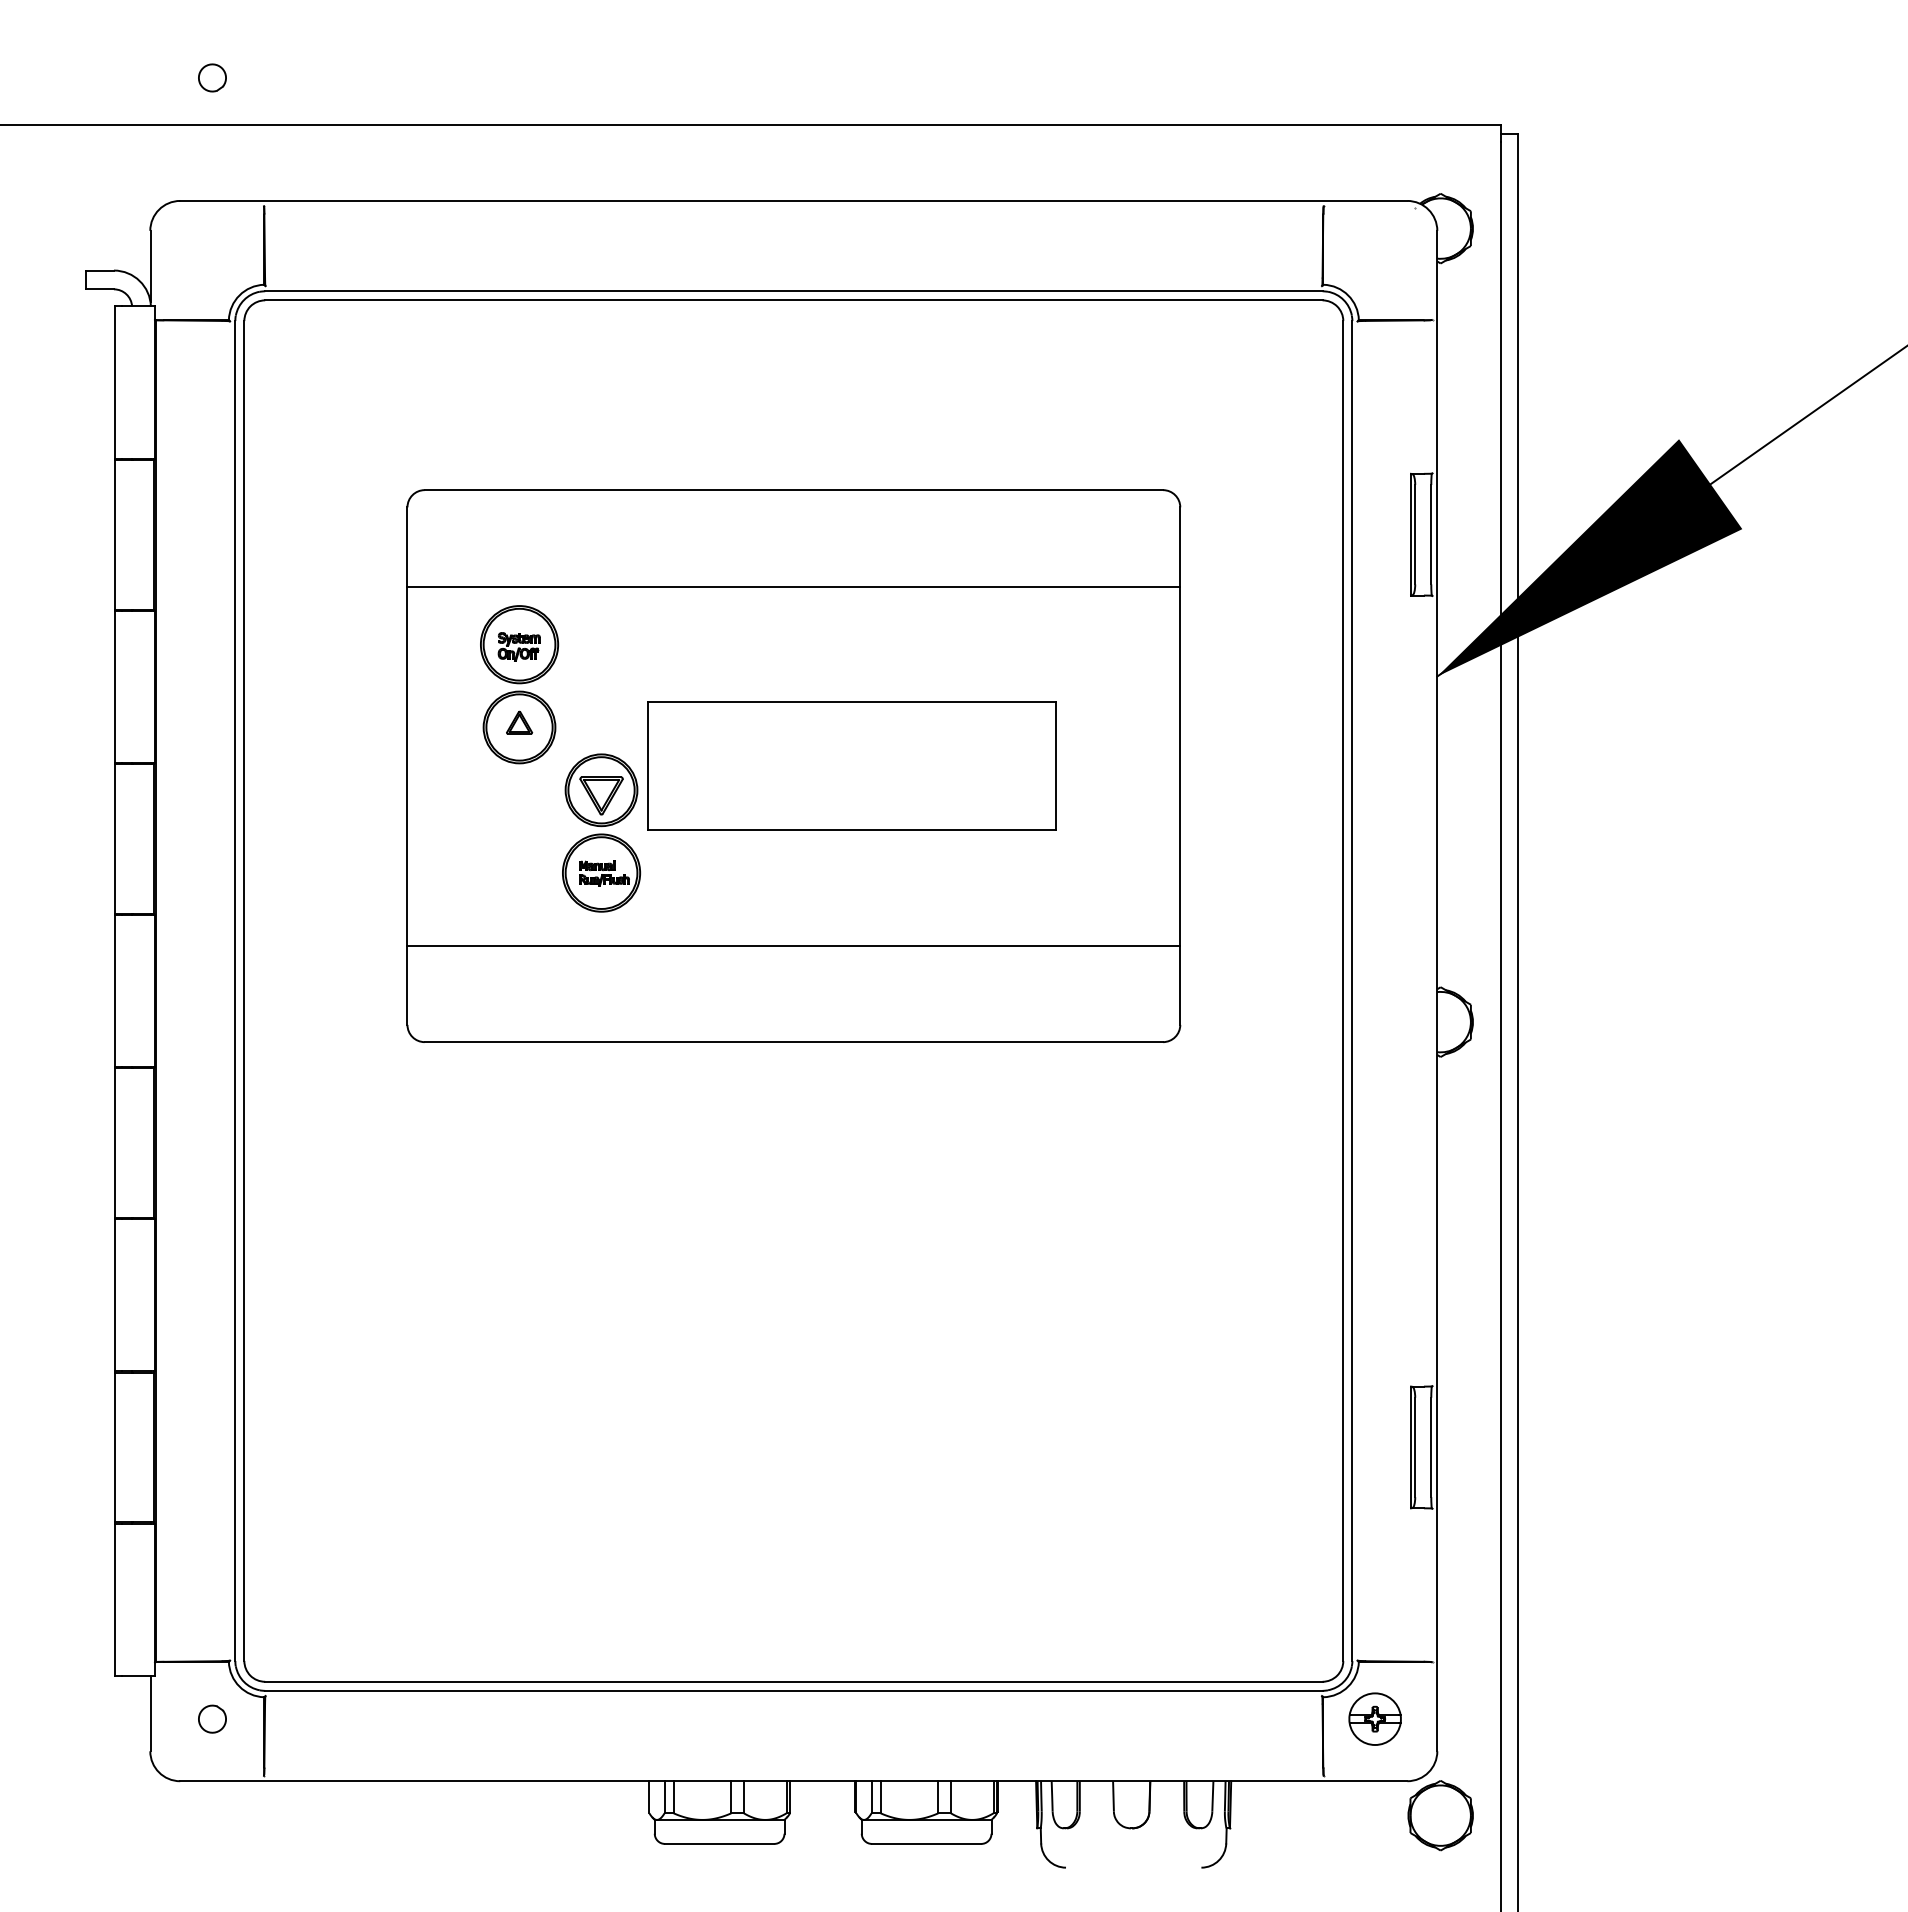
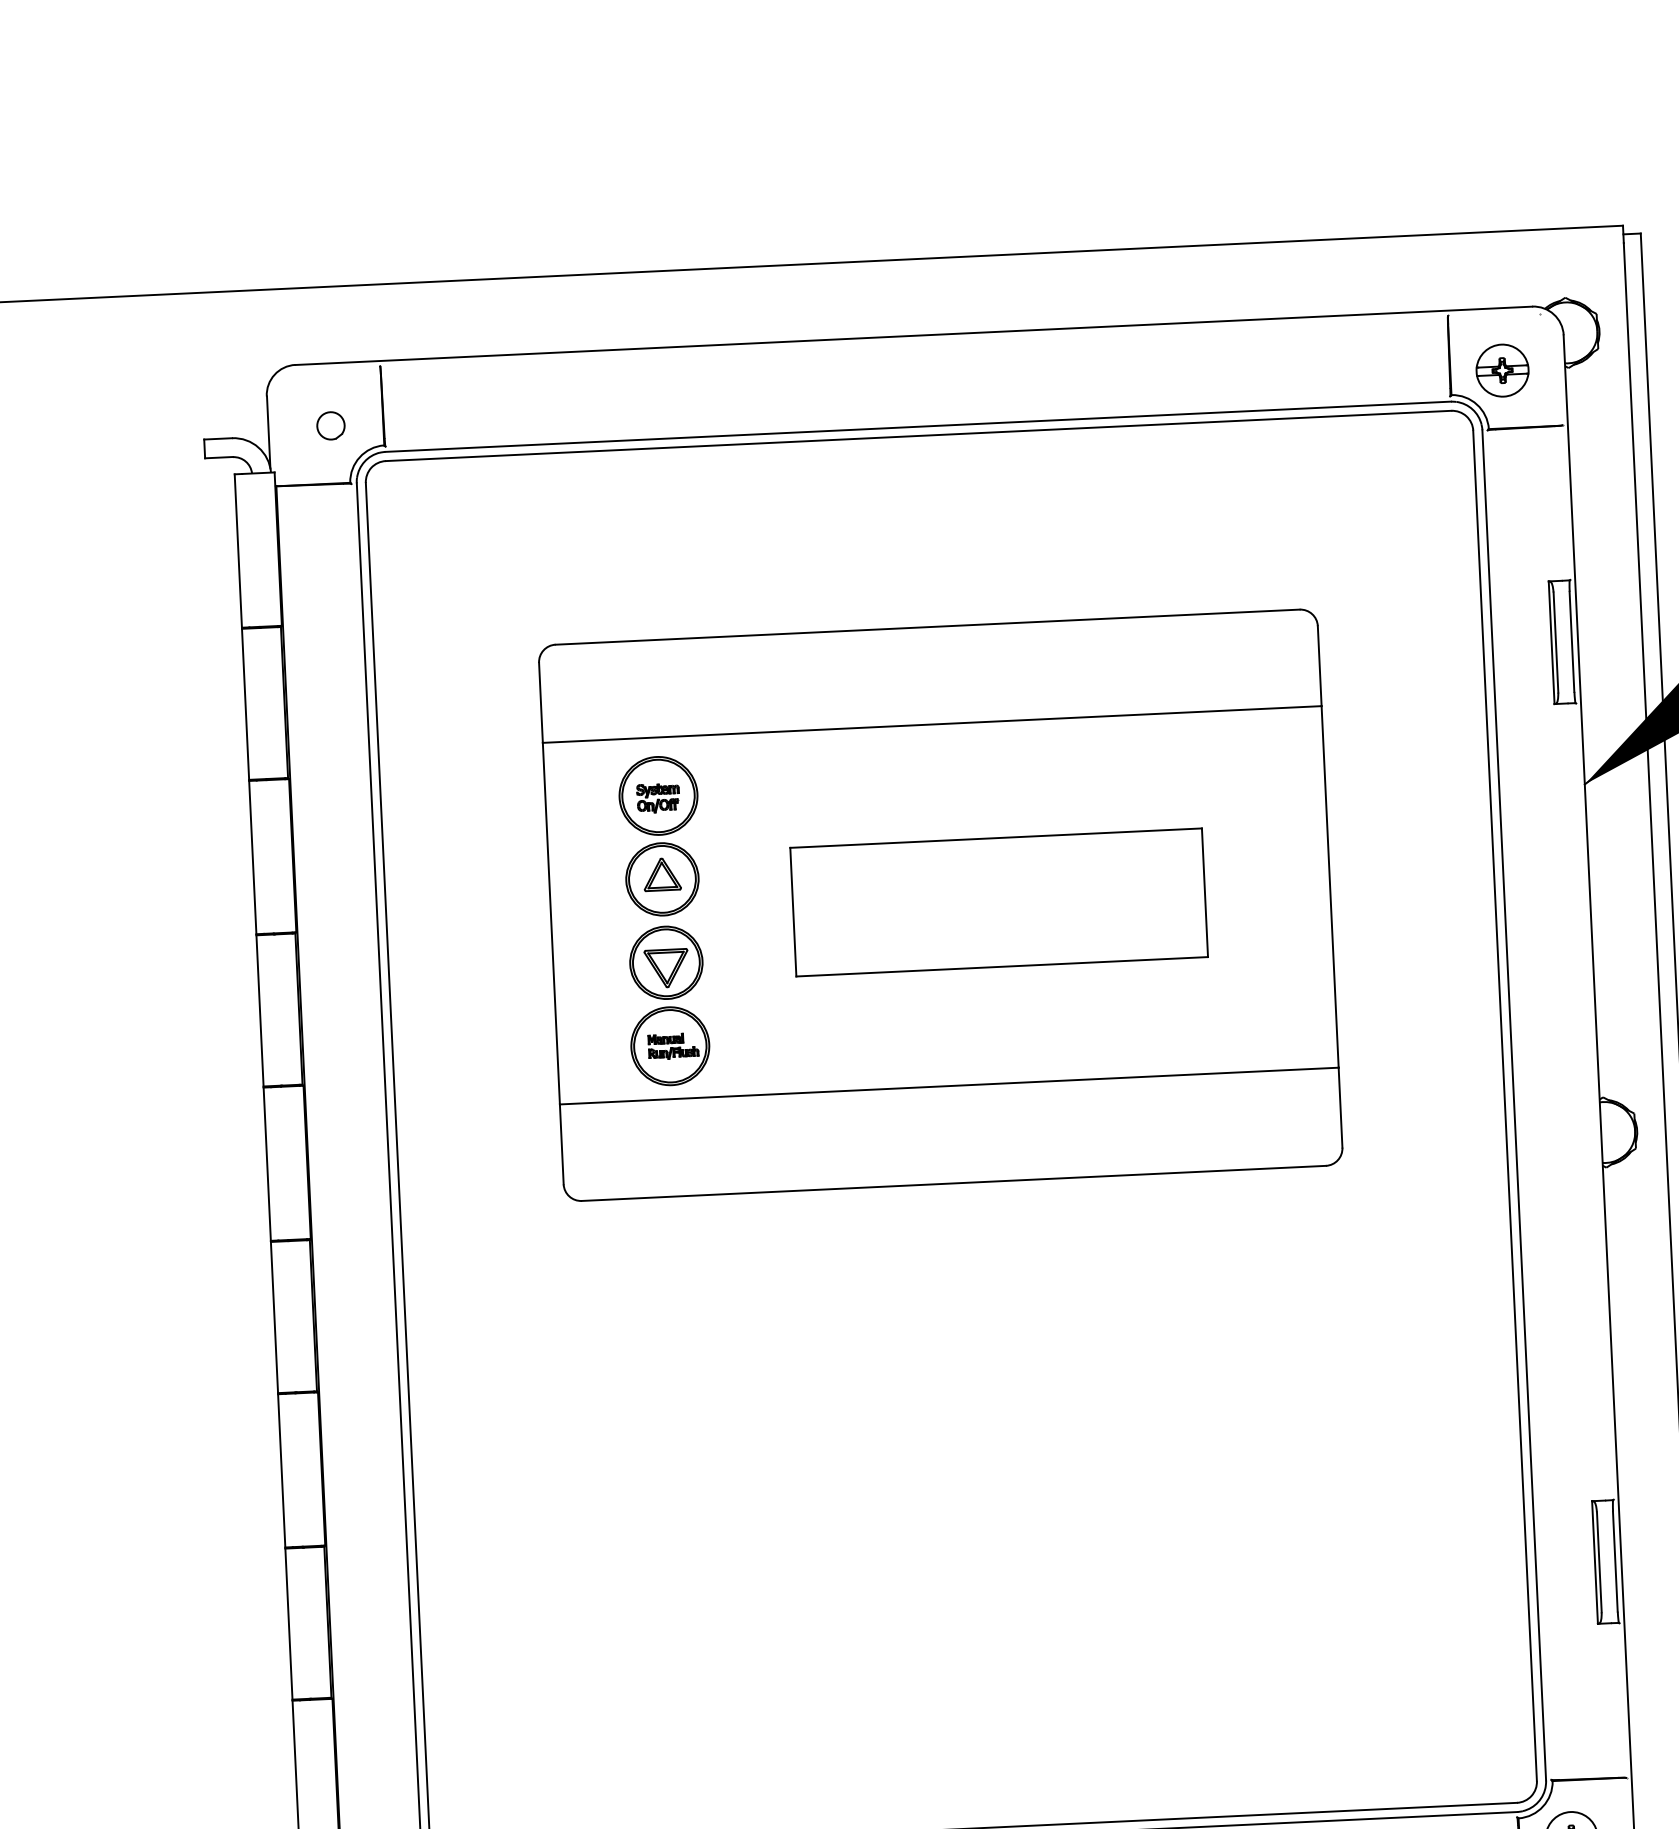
part: (212, 77) -> (330, 425), moved
part: (1374, 262) -> (1501, 370), added
part: (519, 722) -> (662, 874), size x1.43
part: (601, 832) -> (668, 1005), moved

